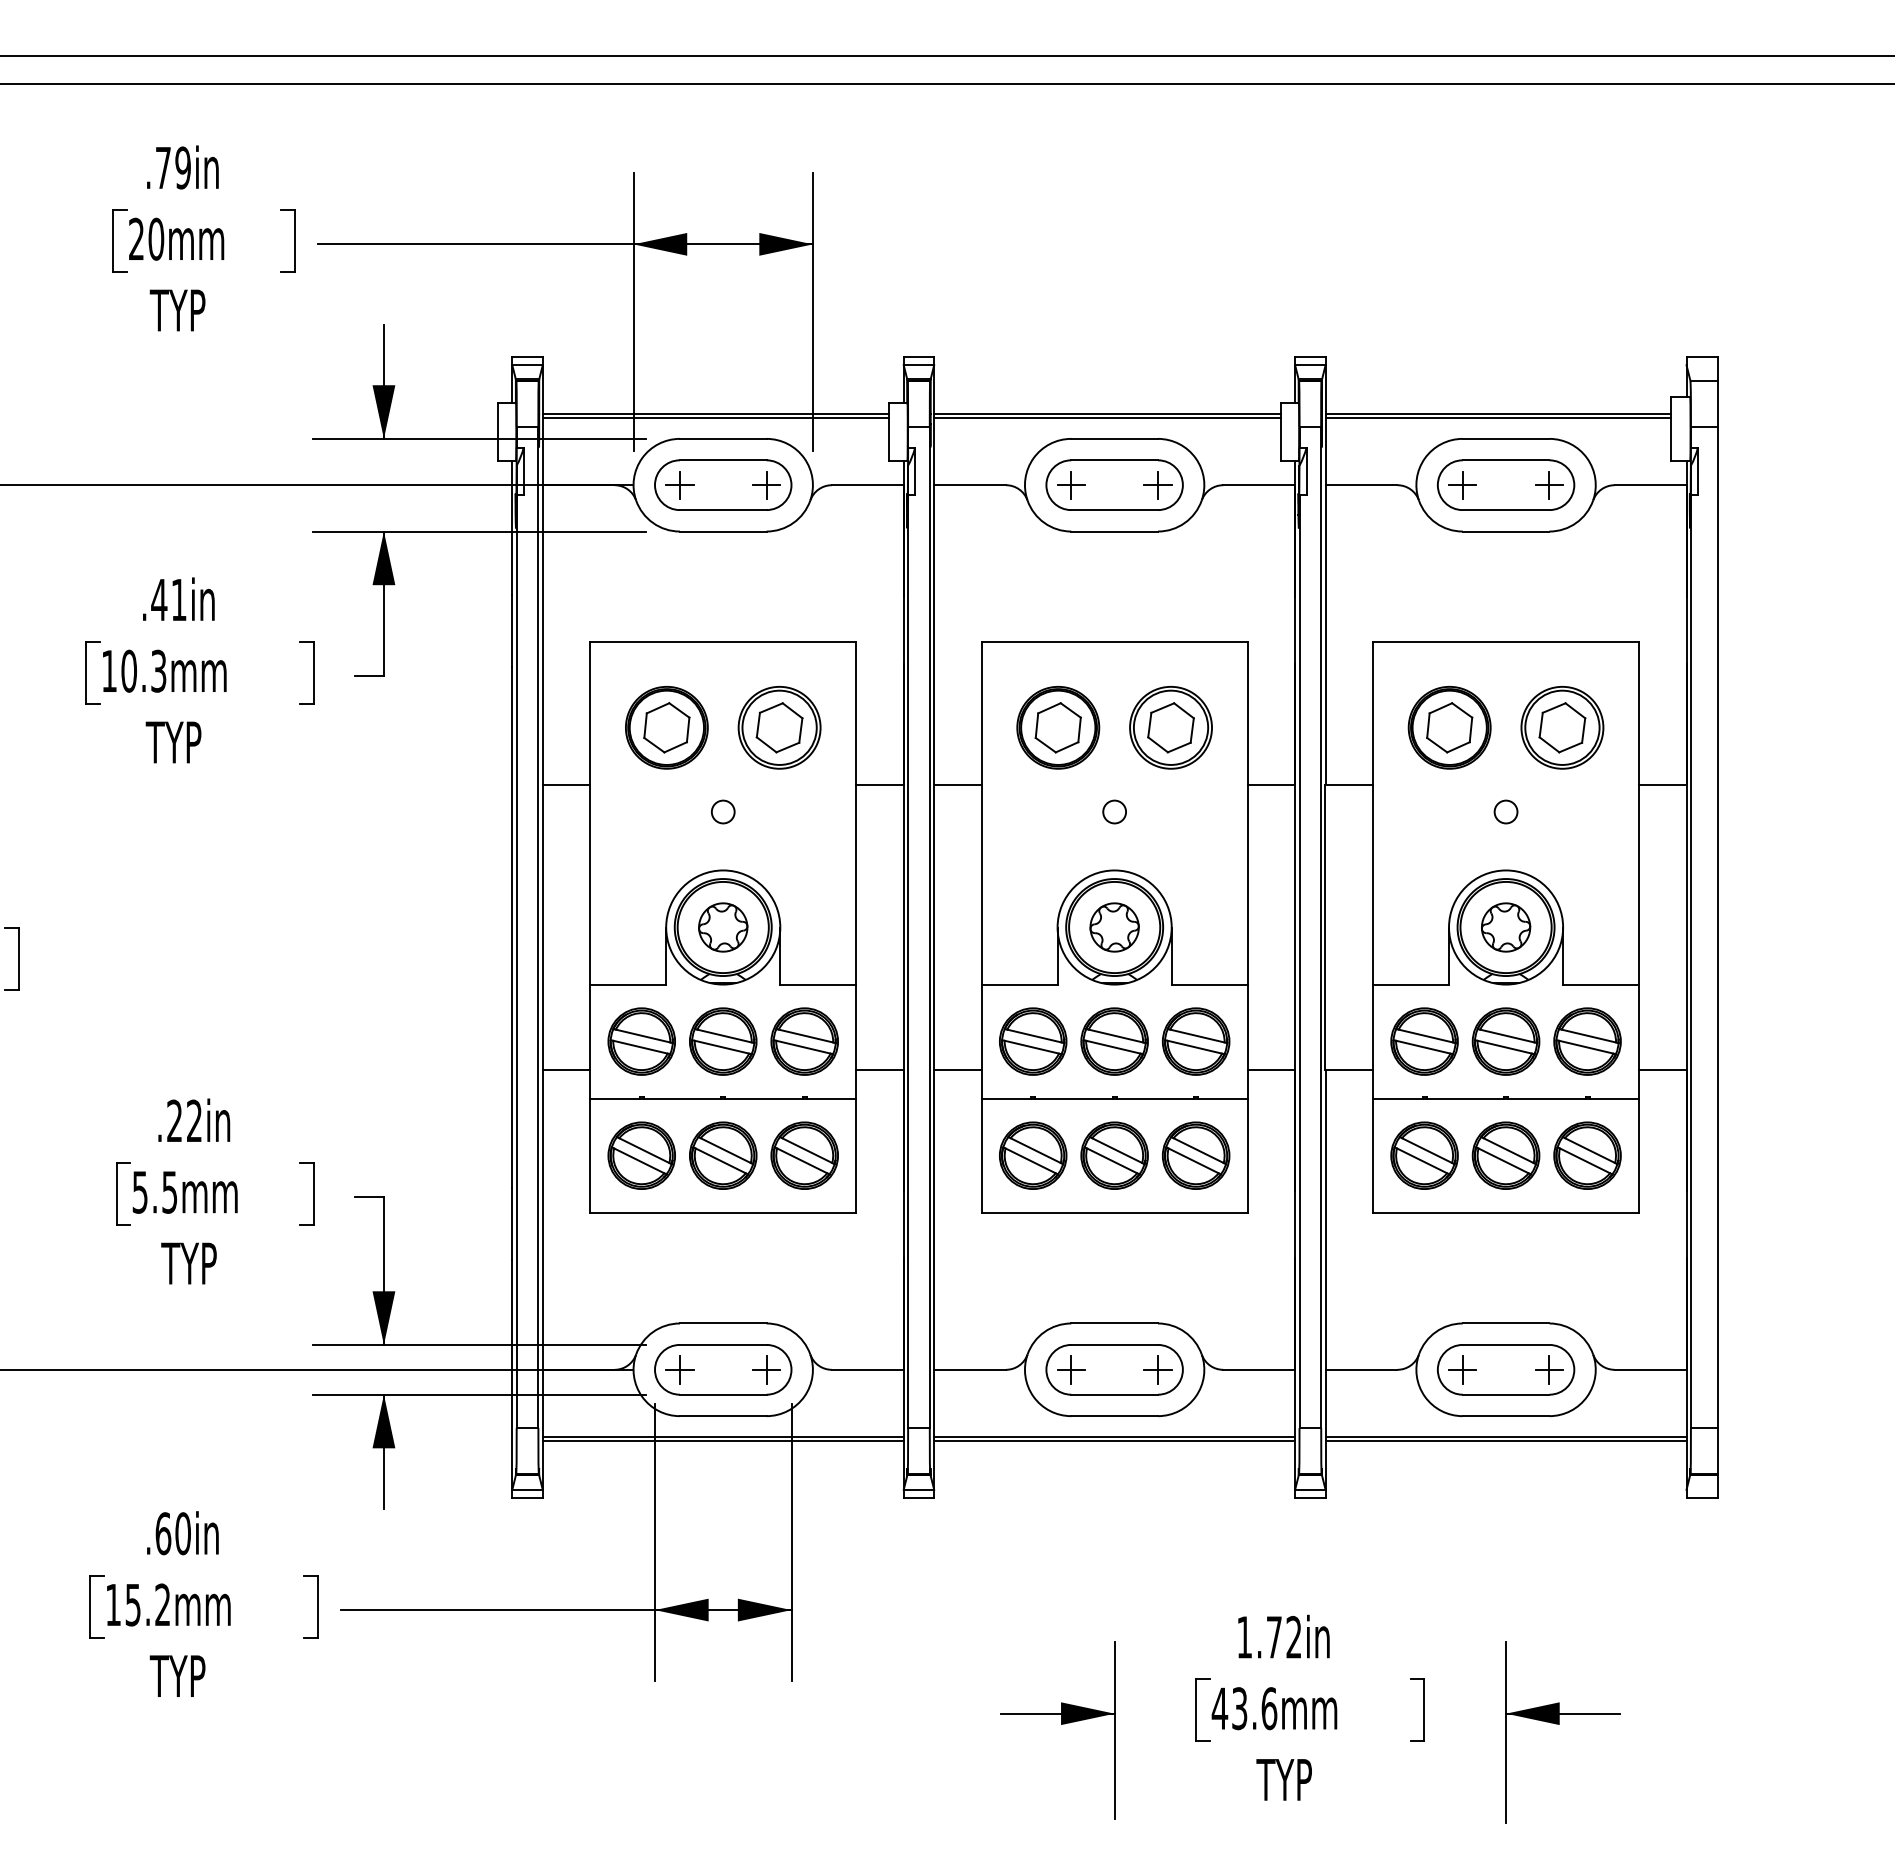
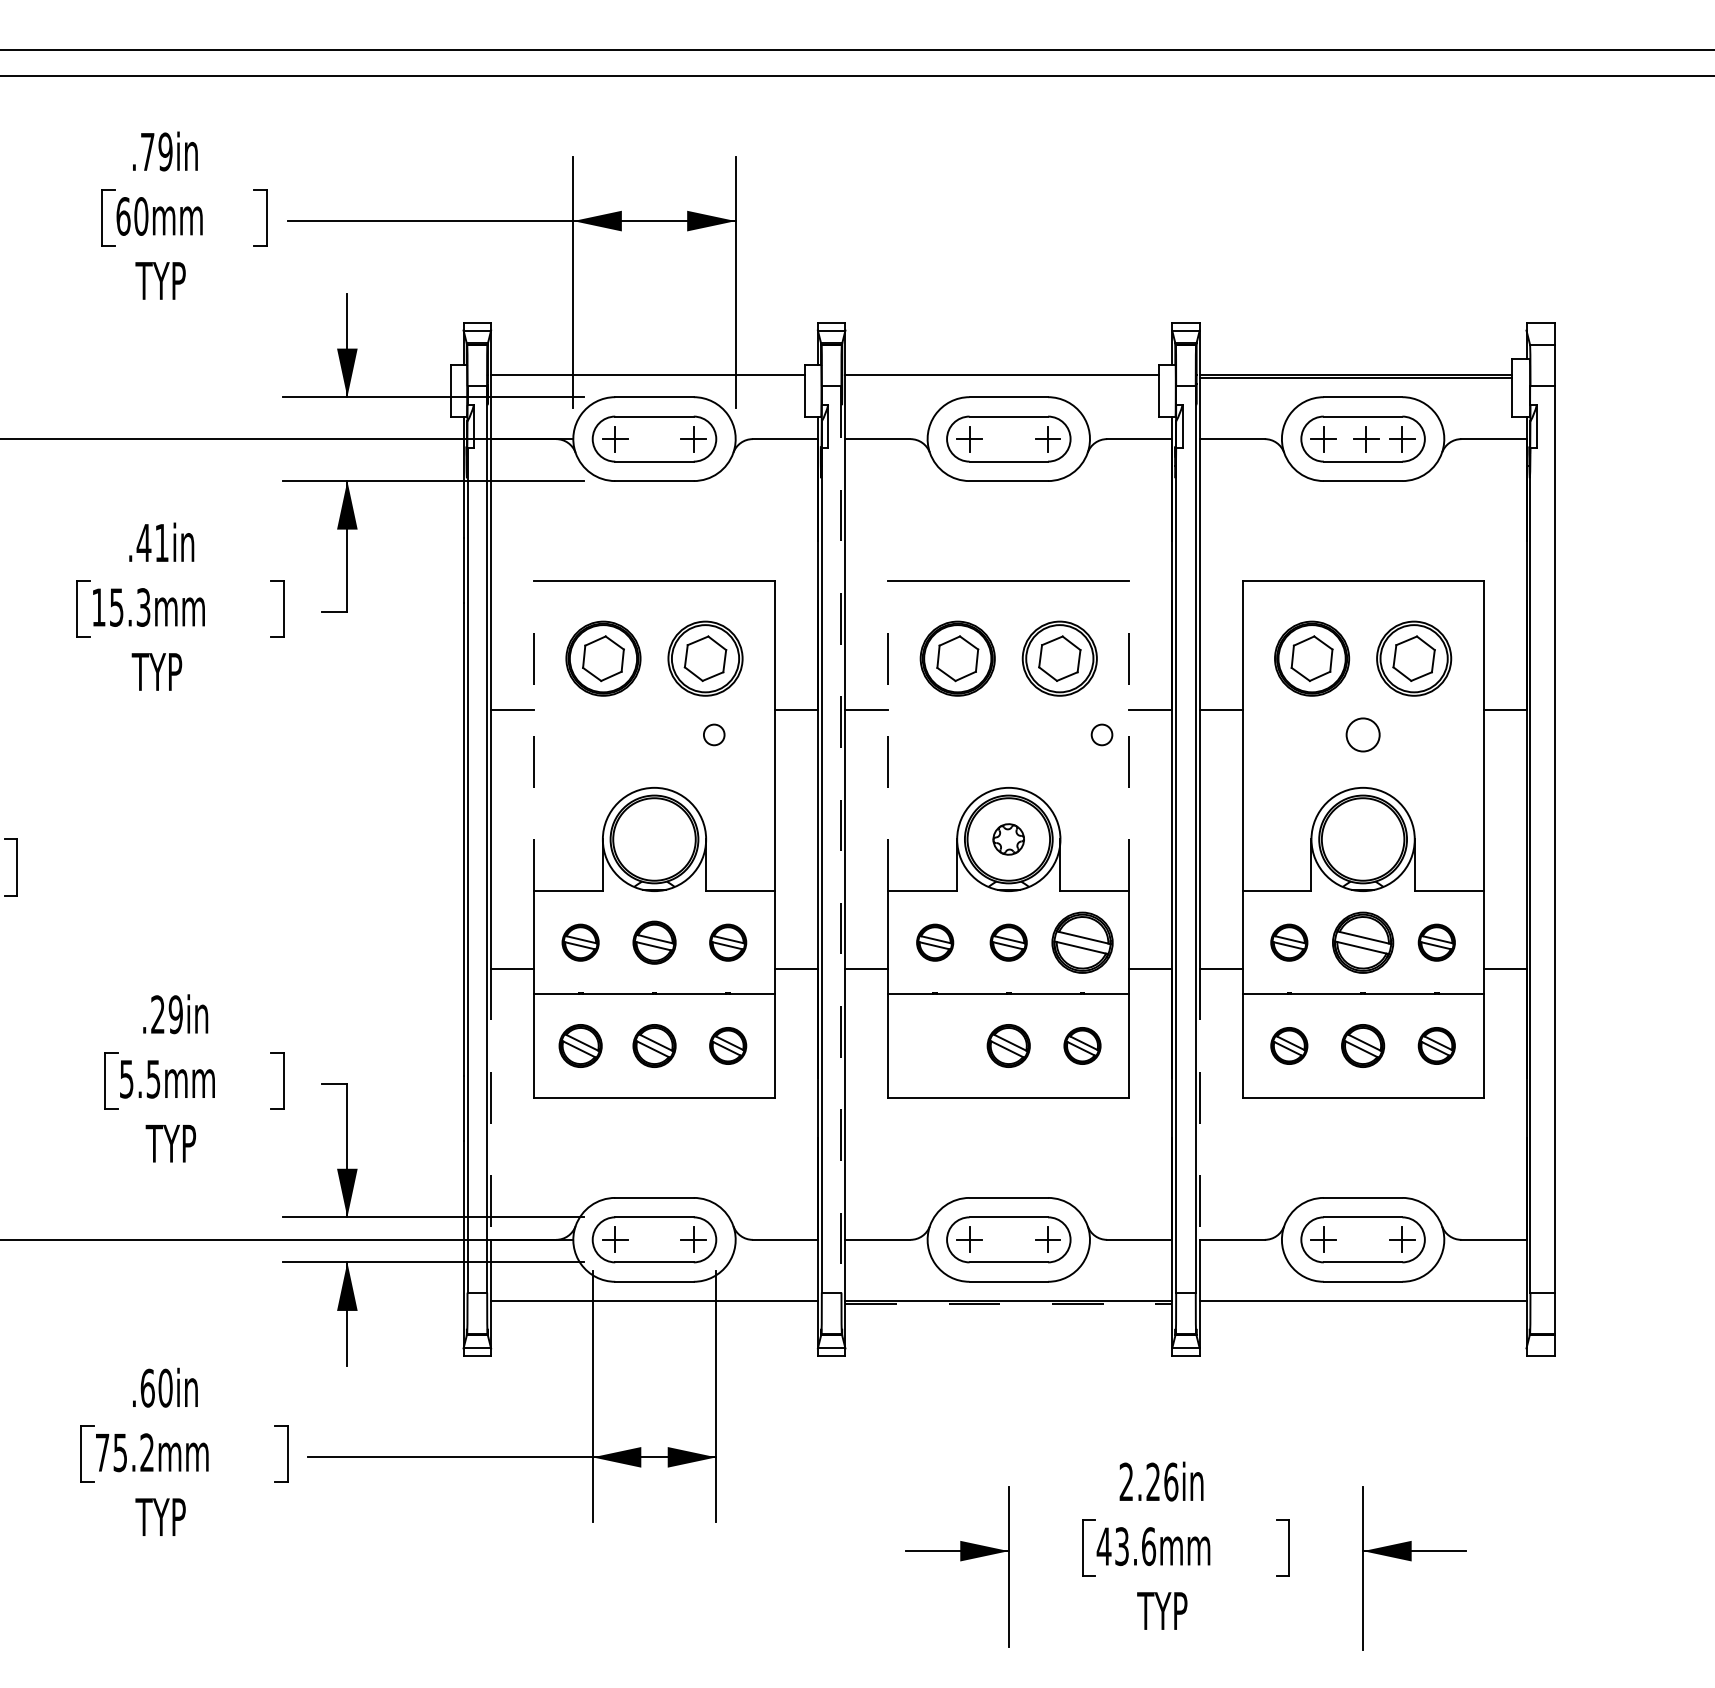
text: (136, 238) -> (123, 215), 20mm -> 60mm
line: (715, 417) -> (647, 377), removed
line: (1107, 417) -> (1002, 377), removed
part: (1509, 485) -> (1366, 439), added
text: (128, 670) -> (116, 606), 10.3mm -> 15.3mm
circle: (723, 811) -> (714, 734), moved
circle: (1114, 811) -> (1101, 734), moved
circle: (1505, 811) -> (1362, 734), size x1.6
line: (590, 812) -> (534, 735), solid -> dashed
line: (981, 812) -> (888, 735), solid -> dashed
line: (1247, 812) -> (1129, 735), solid -> dashed
part: (723, 927) -> (654, 839), removed
line: (929, 927) -> (841, 839), solid -> dashed
part: (1114, 927) -> (1008, 839), size x0.7
part: (1506, 927) -> (1363, 839), removed
part: (641, 1041) -> (580, 942), size x0.6
part: (723, 1041) -> (654, 942), size x0.7
part: (804, 1041) -> (728, 942), size x0.6
part: (1033, 1041) -> (935, 942), size x0.6
part: (1114, 1041) -> (1008, 942), size x0.6
part: (1424, 1041) -> (1289, 942), size x0.6
part: (1587, 1041) -> (1436, 942), size x0.6
text: (194, 1120) -> (175, 1014), .22in -> .29in
part: (641, 1155) -> (580, 1045), size x0.7
part: (723, 1155) -> (654, 1045), size x0.7
part: (804, 1155) -> (728, 1045), size x0.6
part: (1033, 1155) -> (935, 1045), removed
part: (1114, 1155) -> (1008, 1045), size x0.7
part: (1195, 1155) -> (1081, 1045), size x0.6
part: (1424, 1155) -> (1289, 1045), size x0.6
part: (1505, 1155) -> (1362, 1045), size x0.7
part: (1587, 1155) -> (1436, 1045), size x0.6
line: (542, 1219) -> (490, 1103), solid -> dashed
line: (1325, 1219) -> (1199, 1103), solid -> dashed
line: (722, 1441) -> (653, 1304), removed
line: (1115, 1441) -> (1009, 1304), solid -> dashed
line: (1505, 1441) -> (1362, 1304), removed
text: (113, 1604) -> (102, 1452), 15.2mm -> 75.2mm
text: (1269, 1636) -> (1148, 1481), 1.72in -> 2.26in

